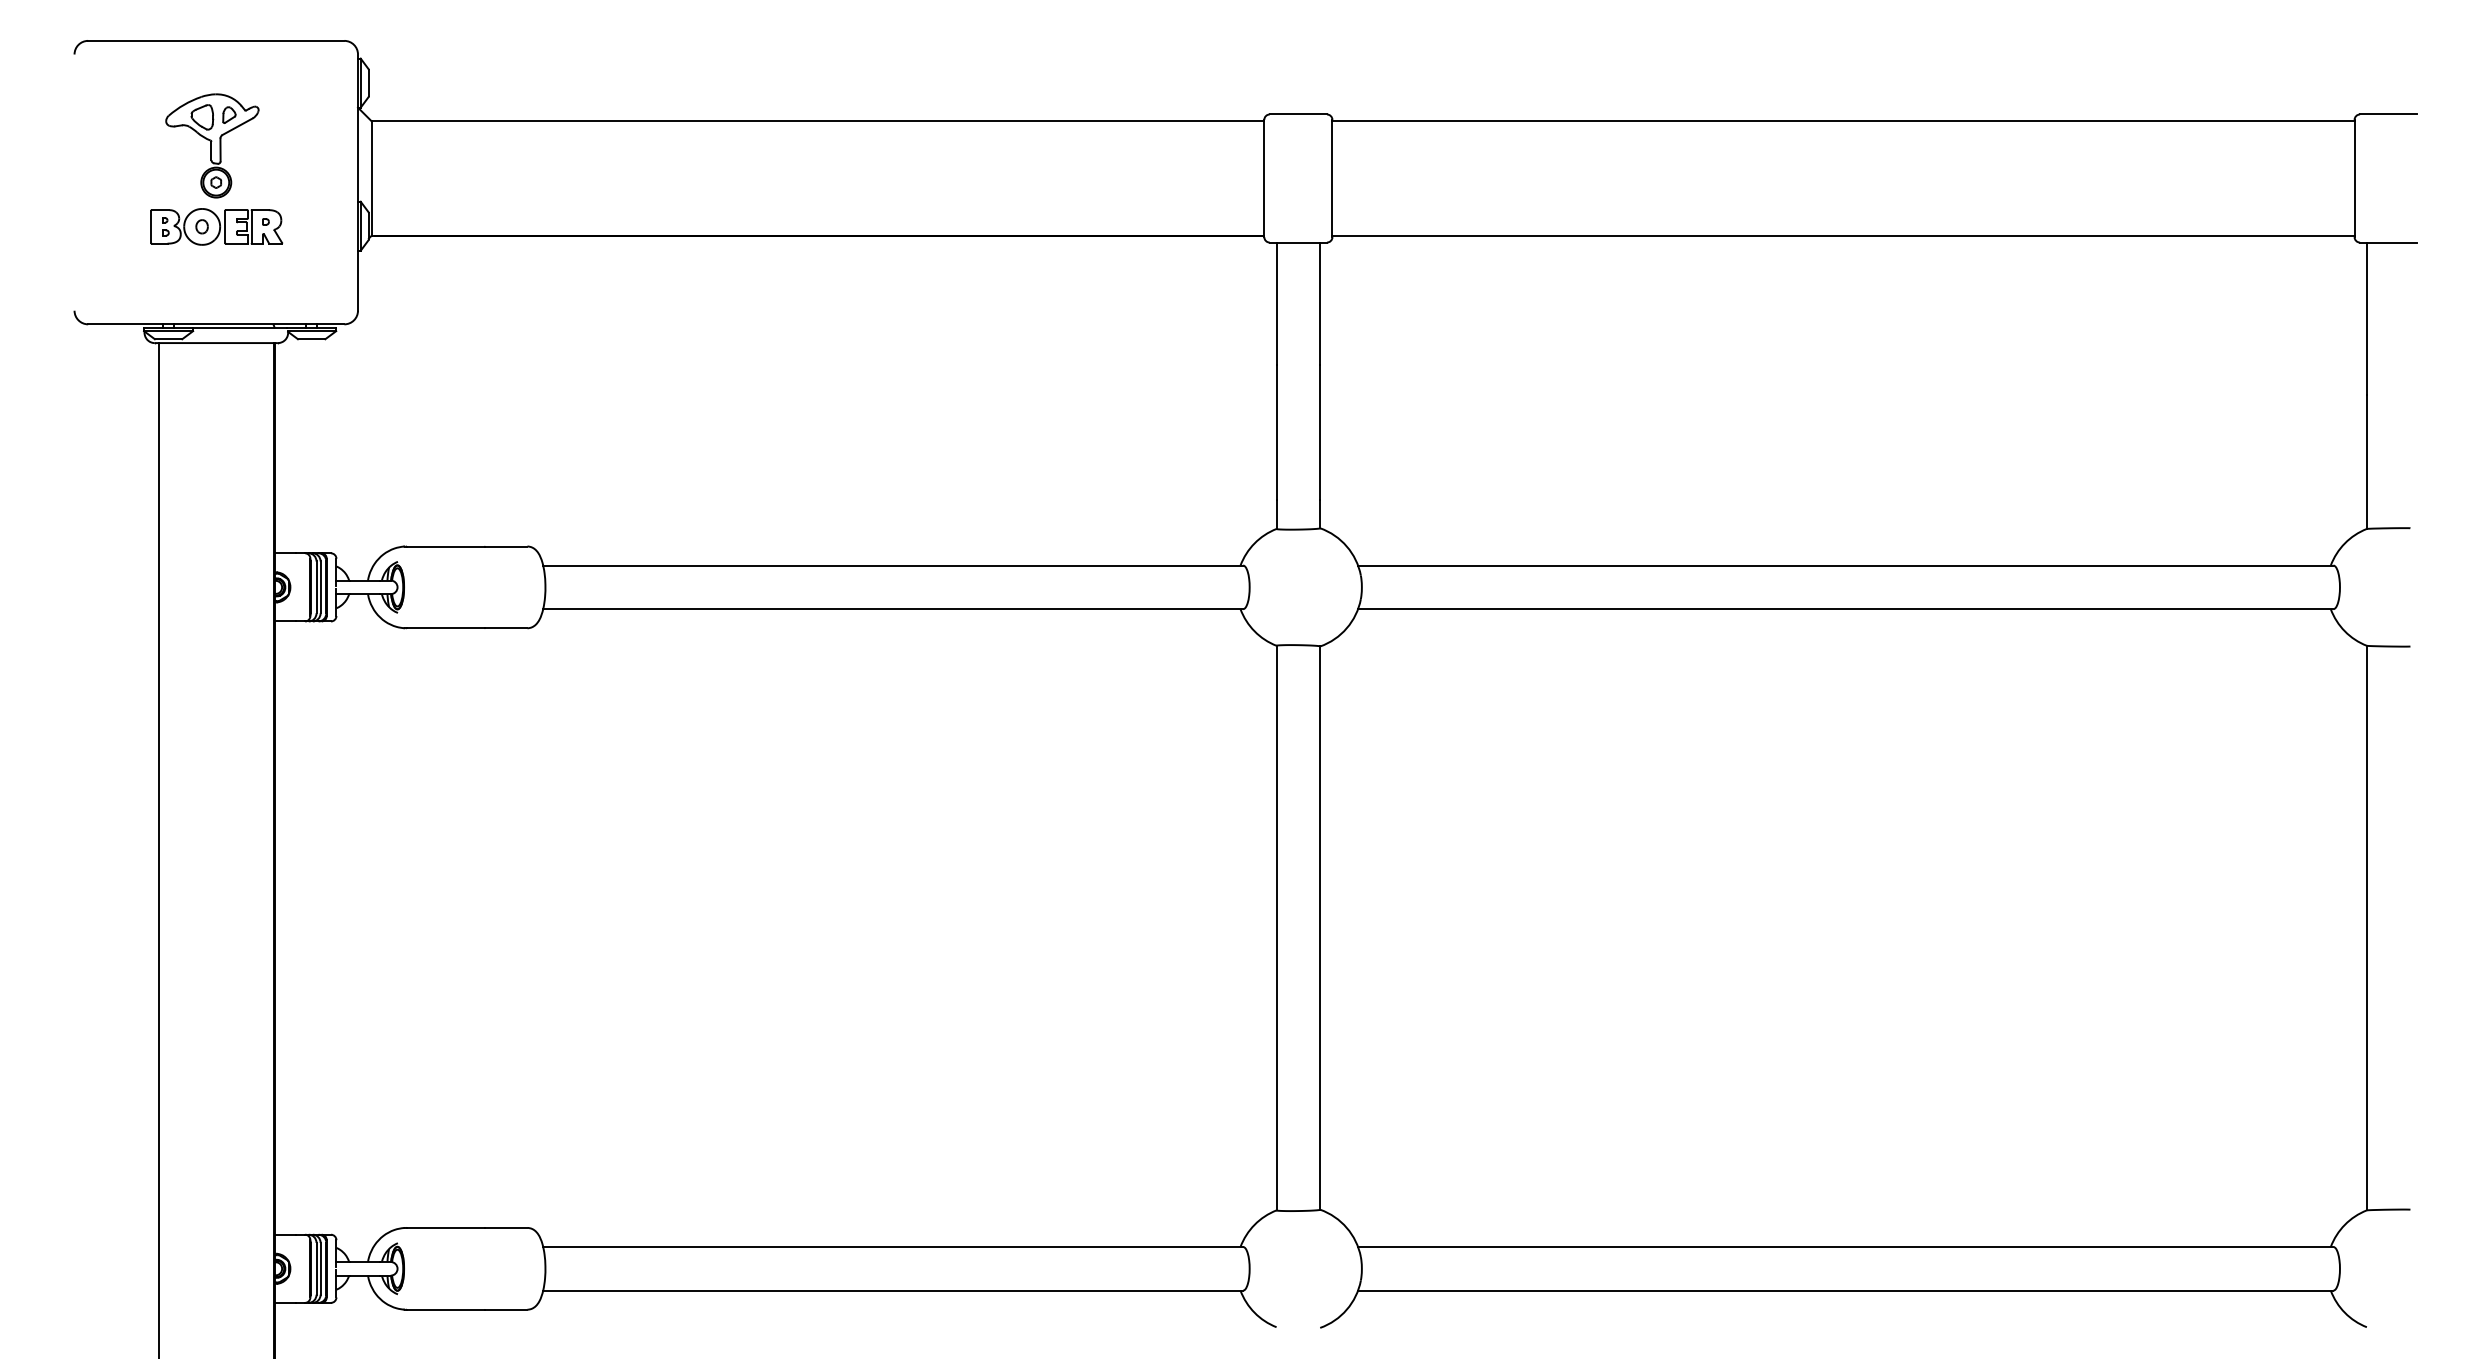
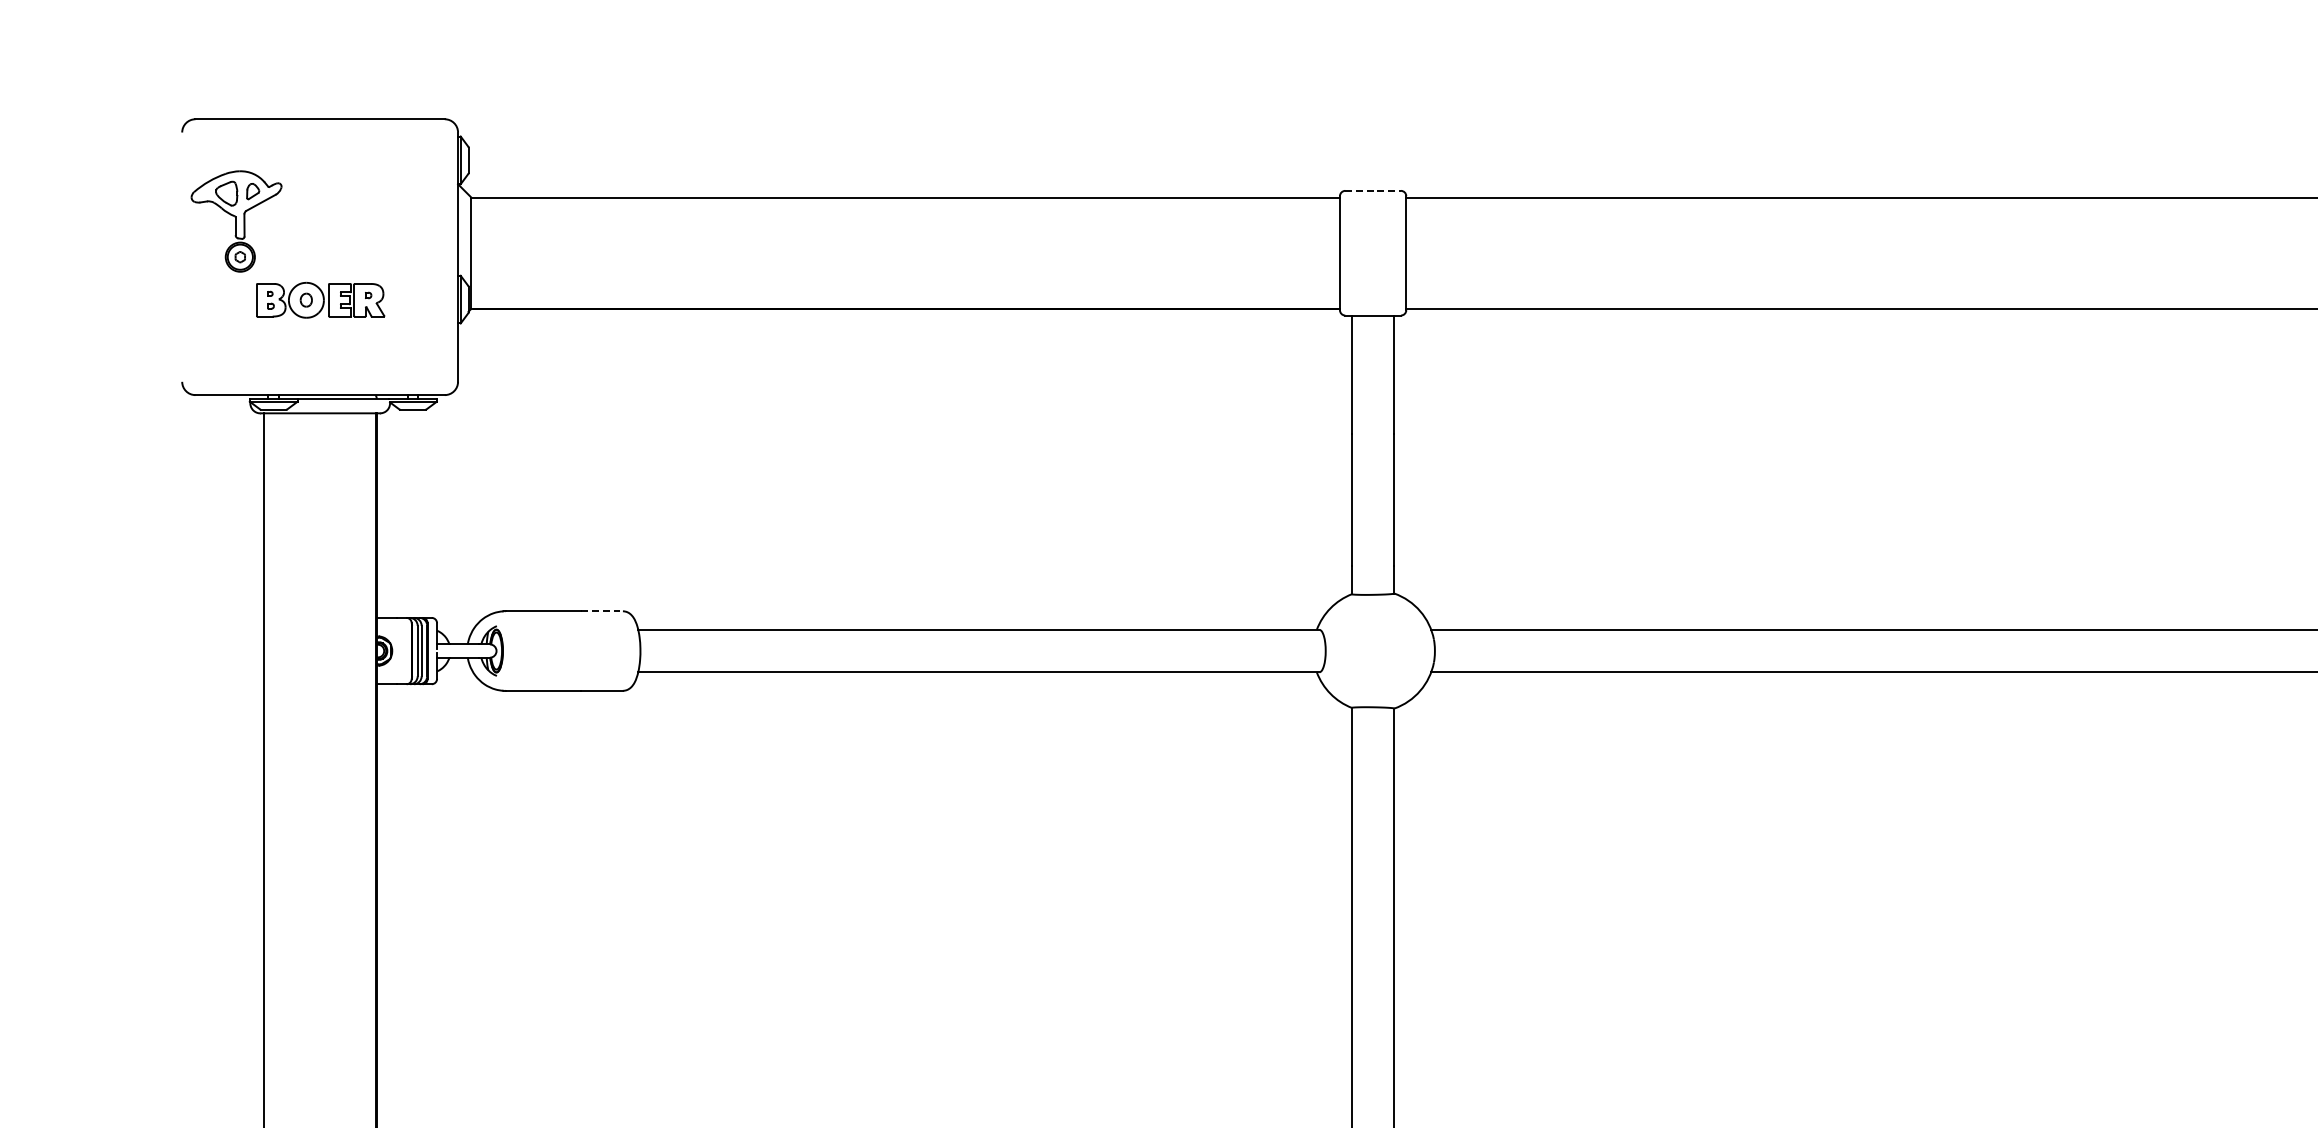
line: (1298, 114) -> (1373, 190), solid -> dashed
part: (212, 145) -> (236, 221), moved
line: (506, 546) -> (602, 611), solid -> dashed

